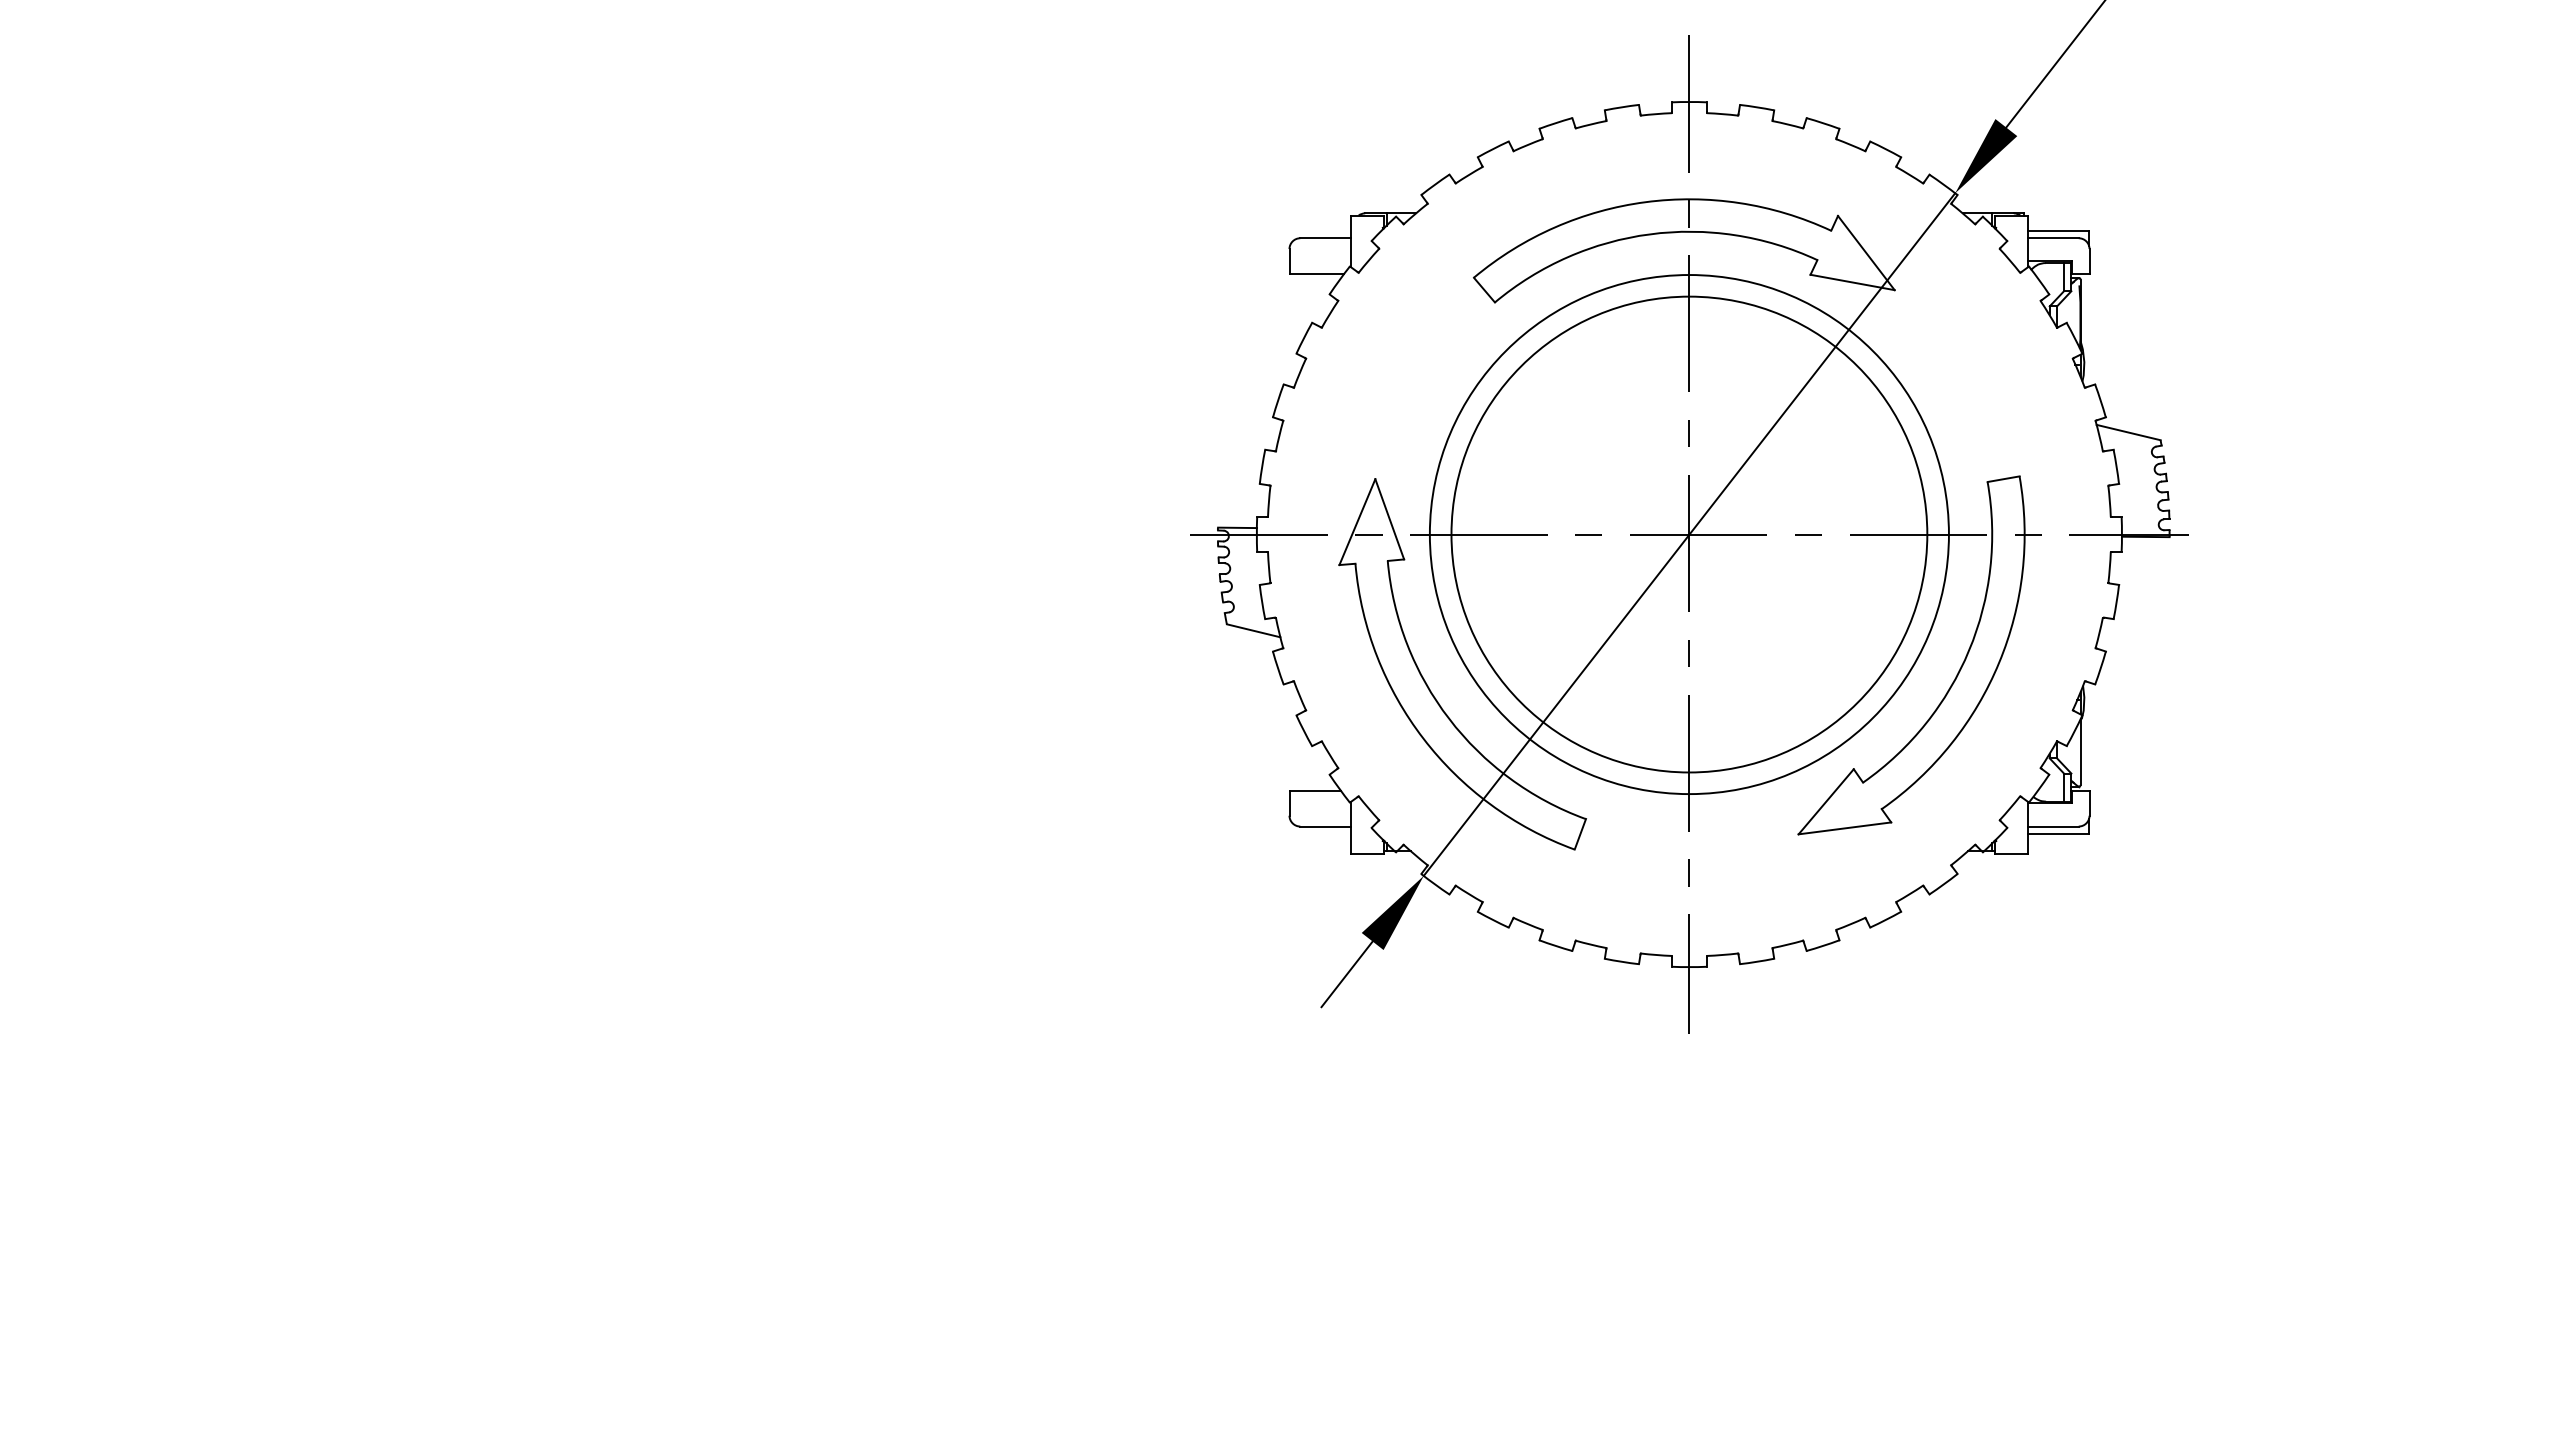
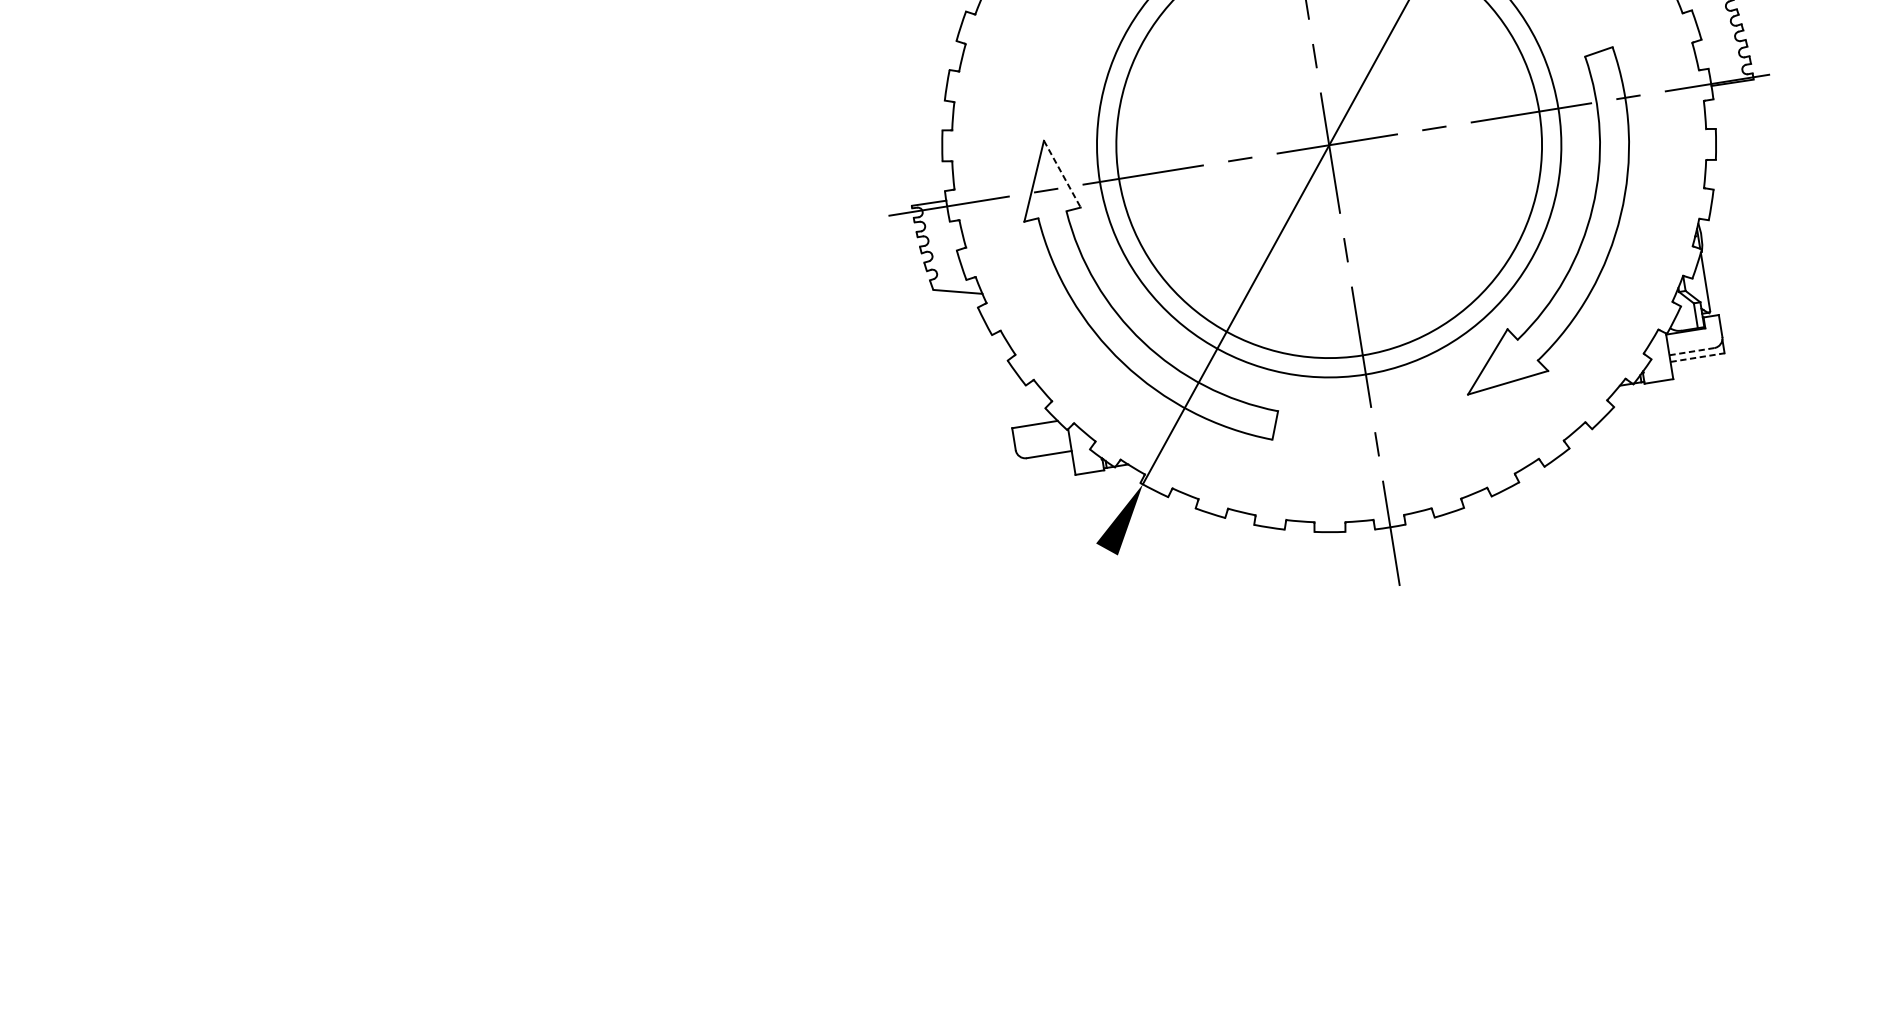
line: (1389, 519) -> (1062, 174), solid -> dashed
line: (2053, 826) -> (1692, 351), solid -> dashed
line: (2058, 834) -> (1697, 357), solid -> dashed
line: (1346, 974) -> (1088, 582), removed

